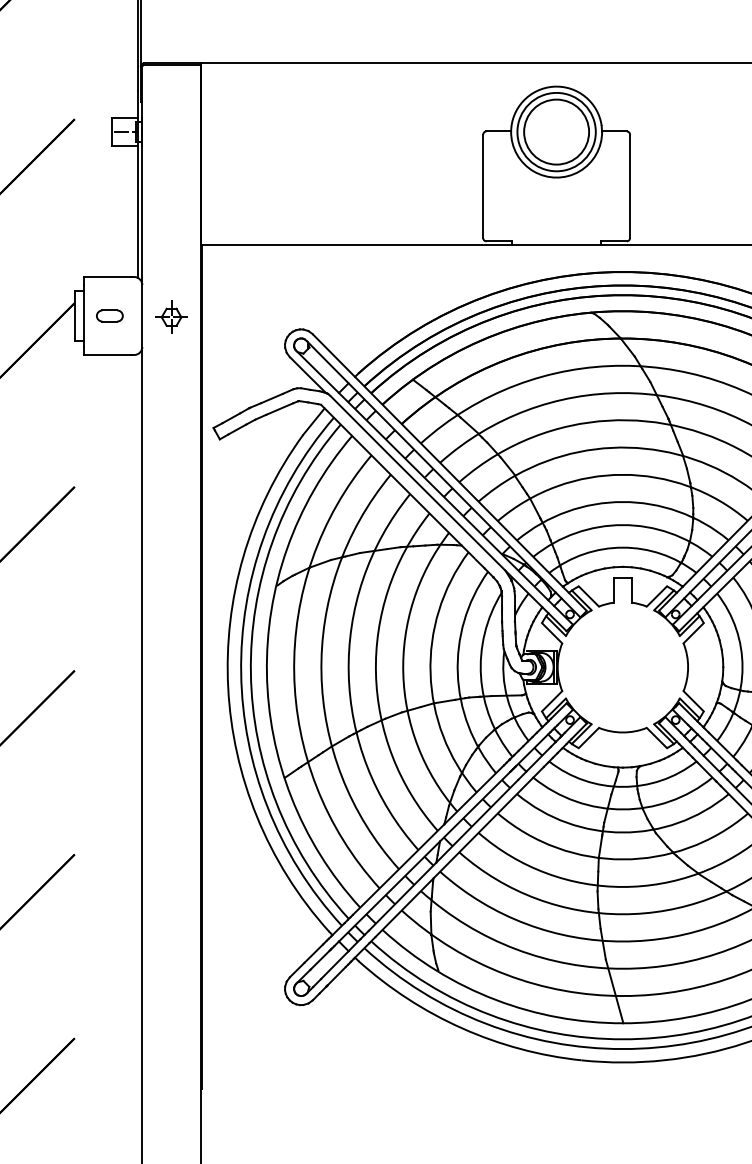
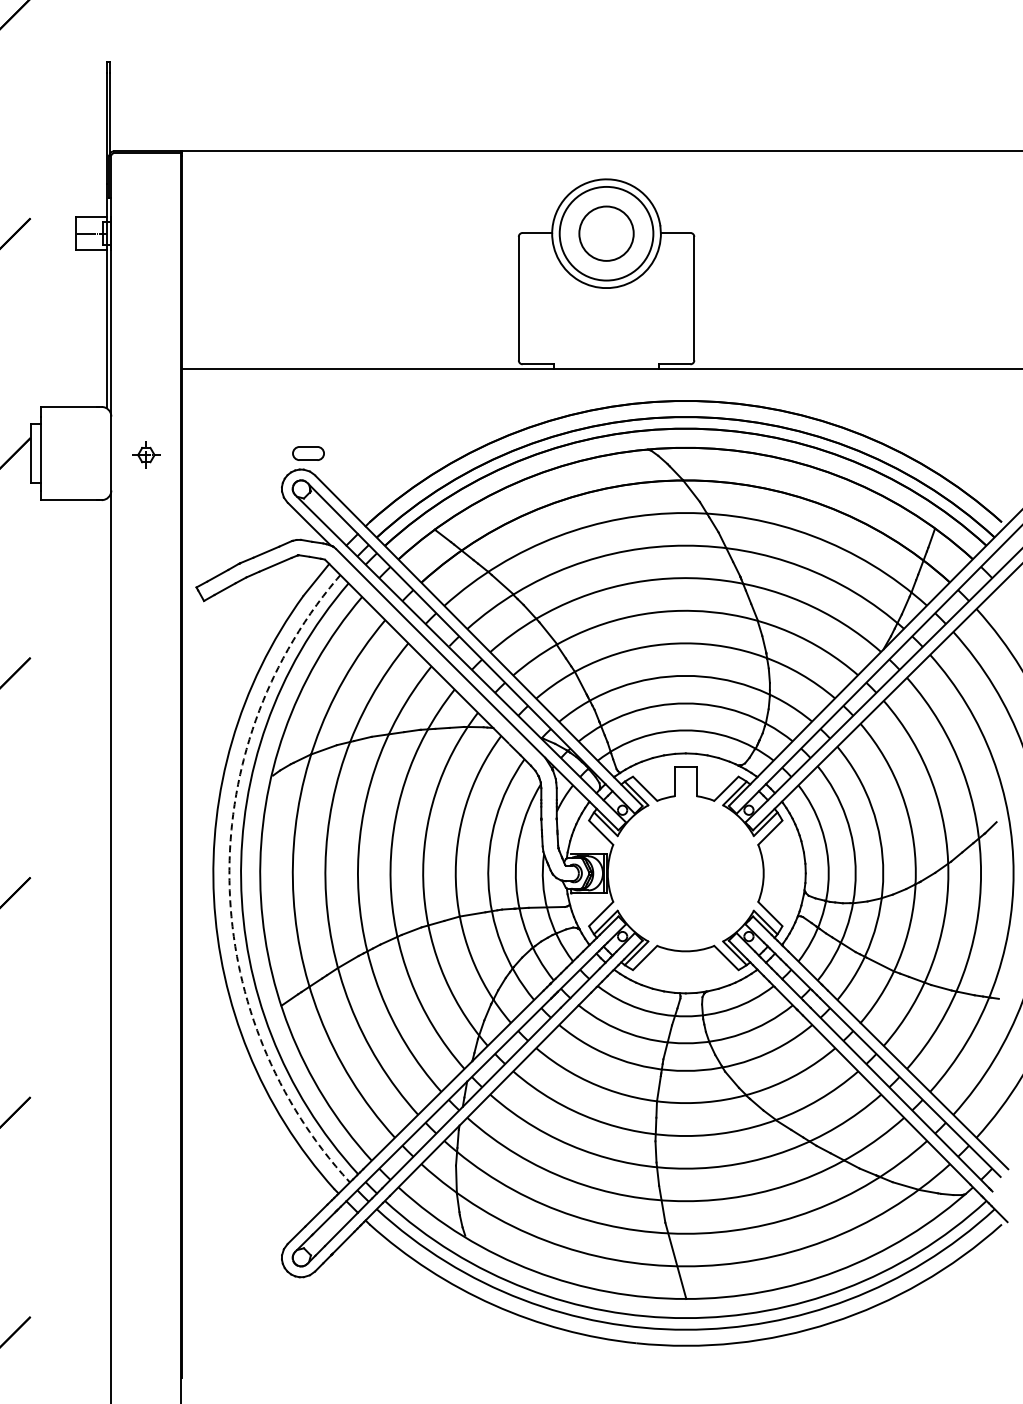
circle: (556, 131) -> (606, 233), size x0.7
part: (109, 315) -> (308, 453), moved
part: (171, 316) -> (146, 454), size x0.7
arc: (241, 673) -> (229, 880), solid -> dashed

